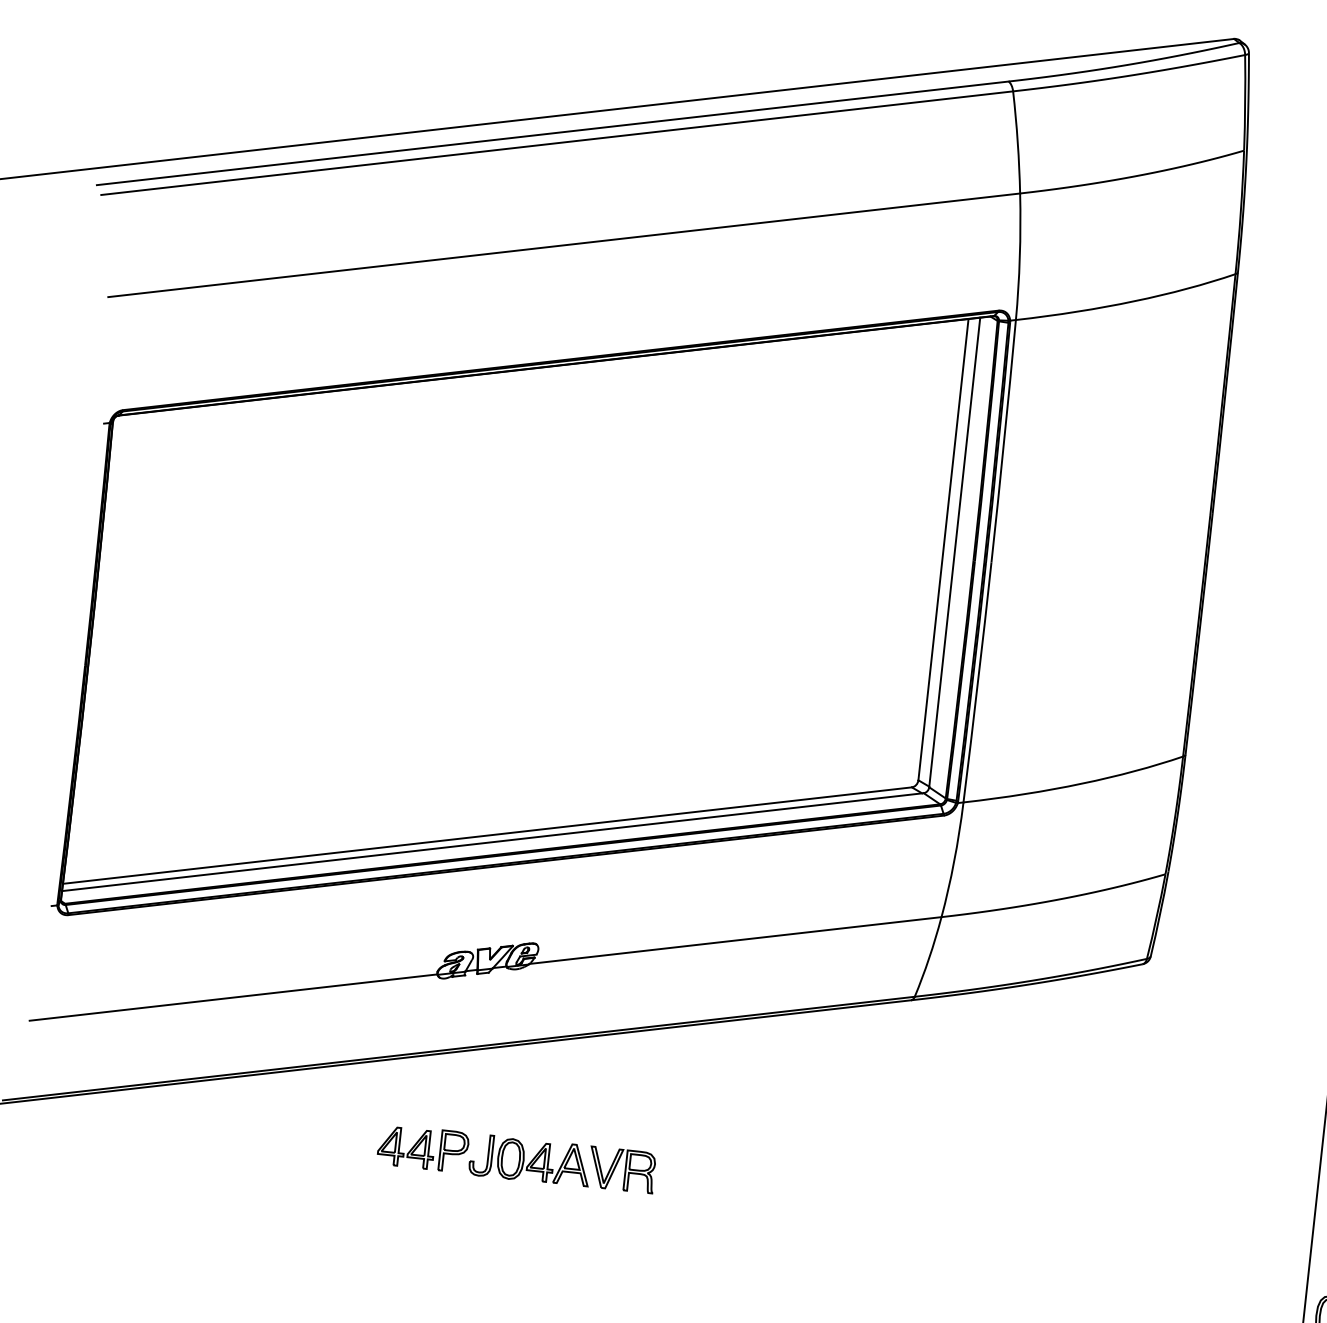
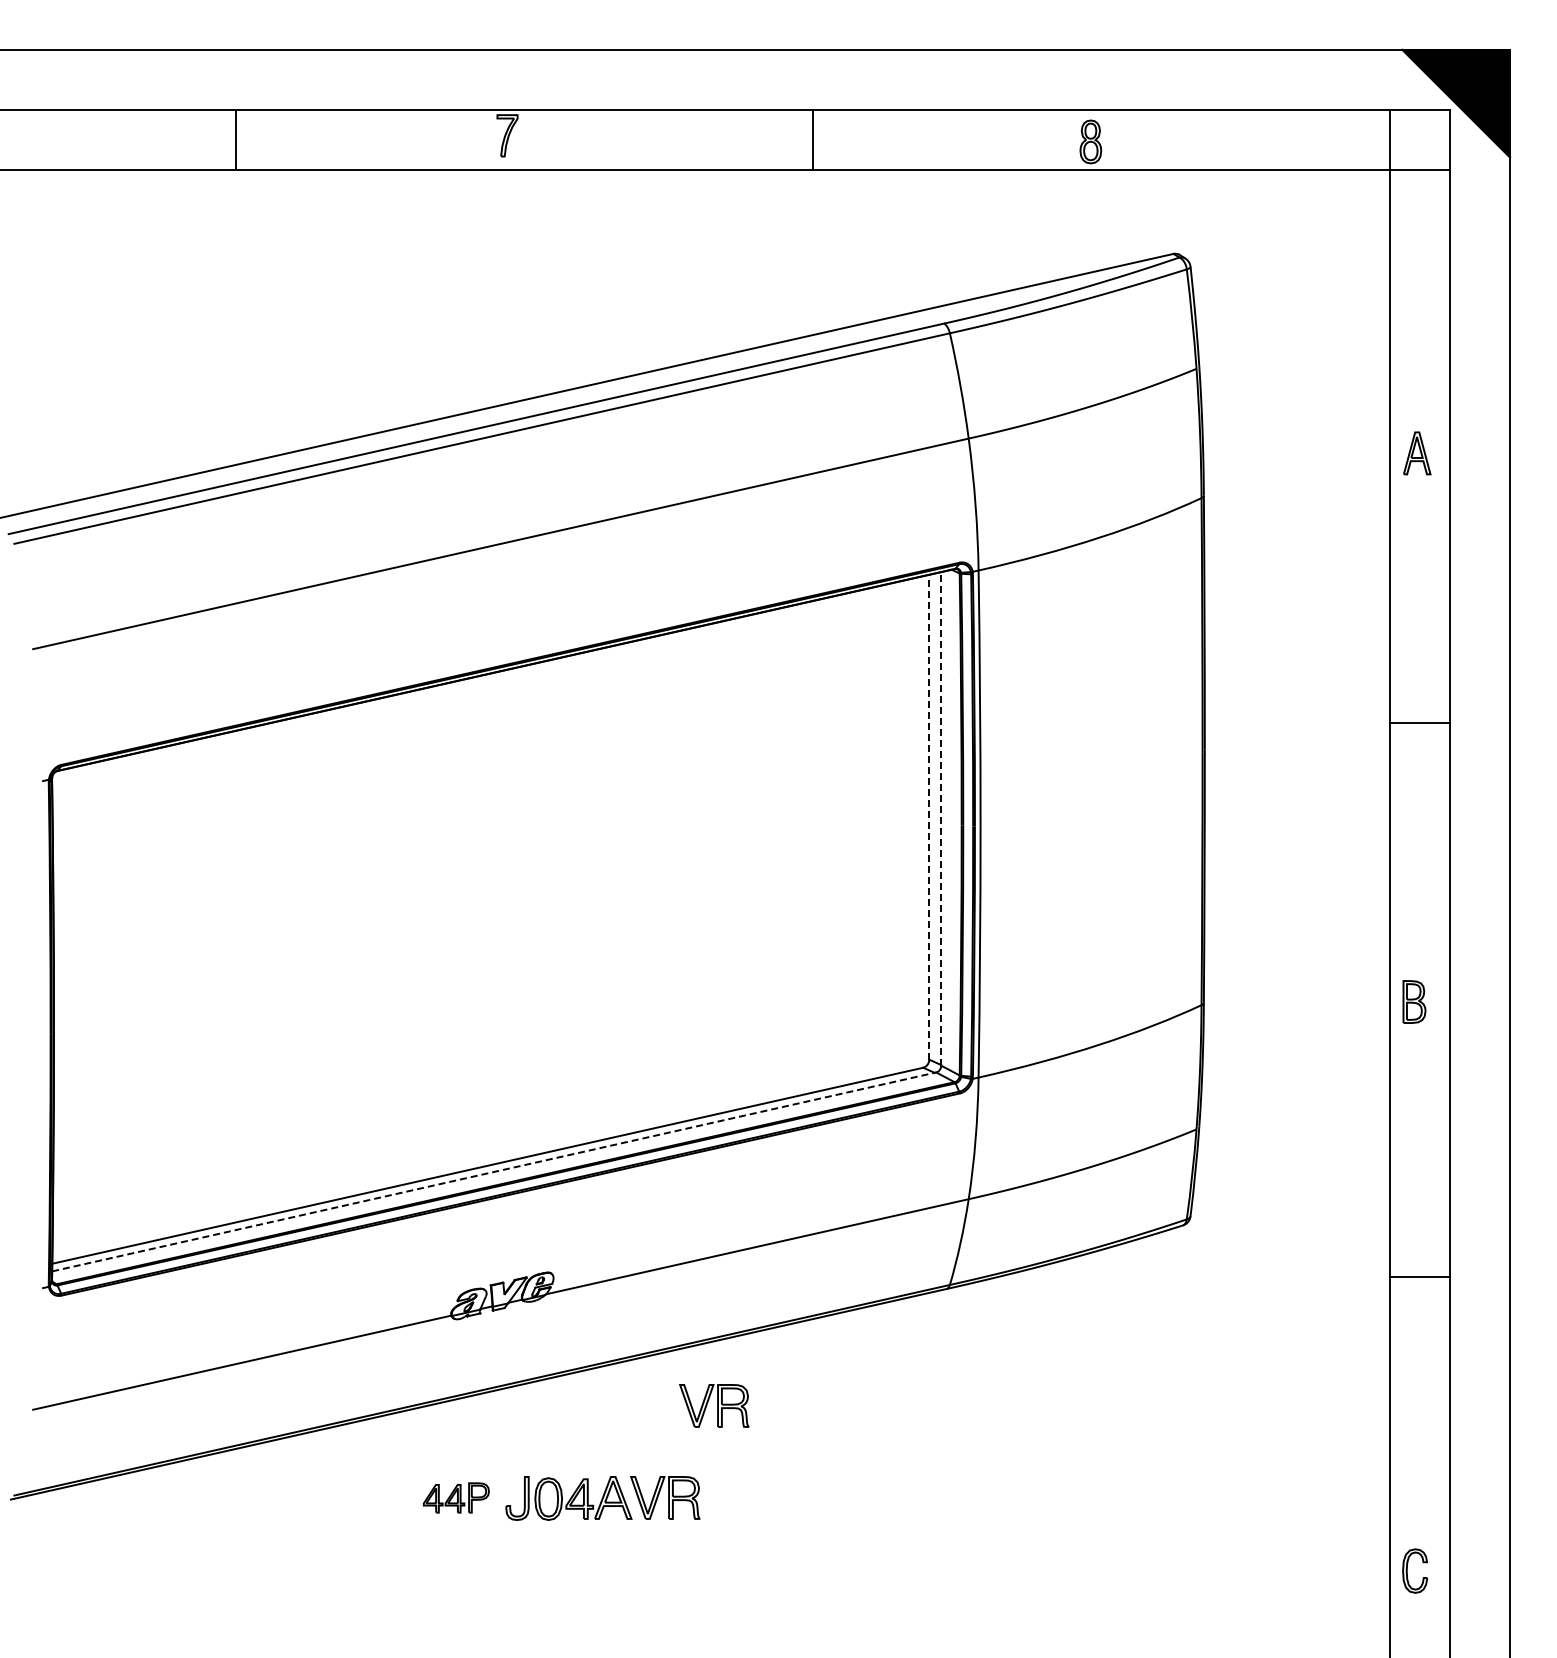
line: (943, 548) -> (929, 816), solid -> dashed
line: (954, 552) -> (941, 818), solid -> dashed
line: (493, 841) -> (494, 1171), solid -> dashed
part: (678, 1087) -> (714, 1405), added
part: (423, 1147) -> (456, 1497), size x0.7

